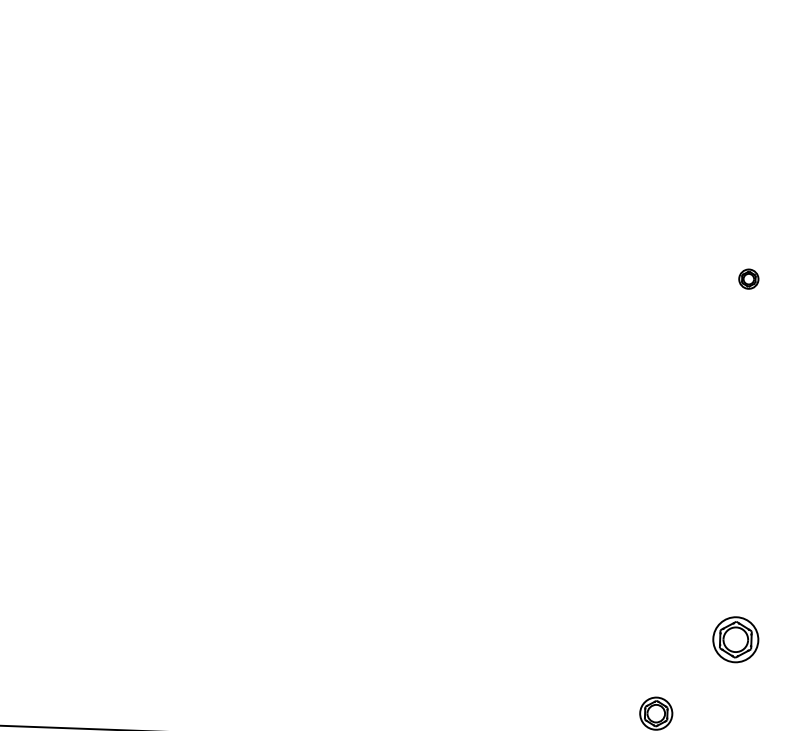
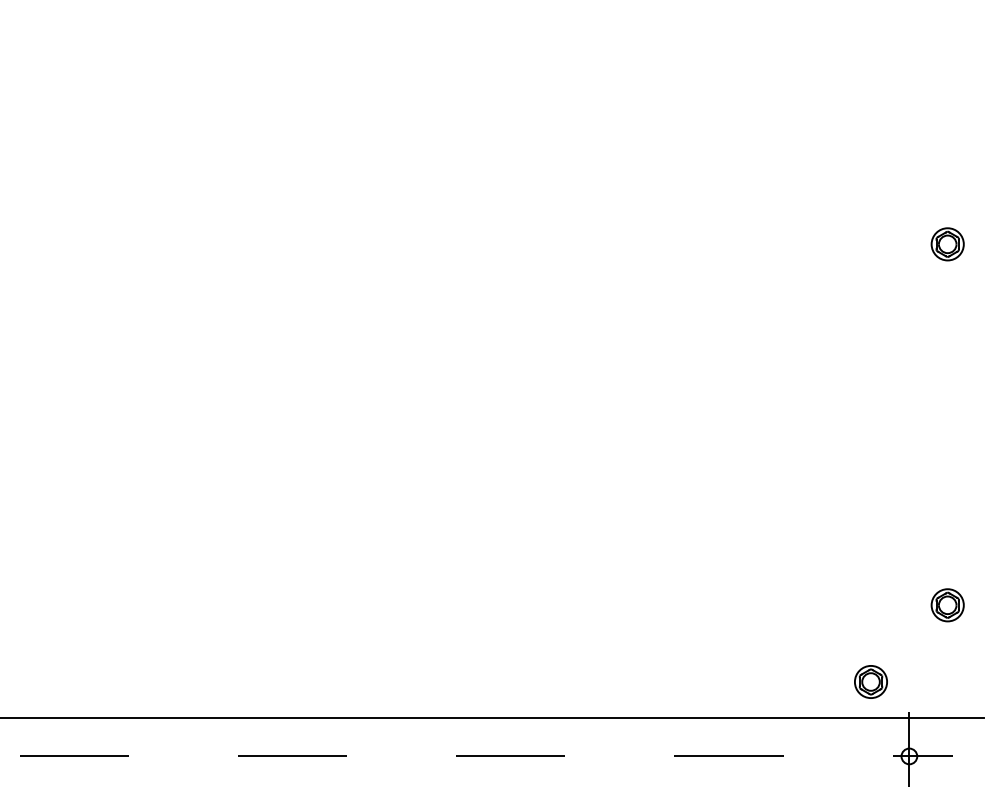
part: (748, 279) -> (947, 244), size x1.67
part: (735, 640) -> (947, 605), size x0.71

